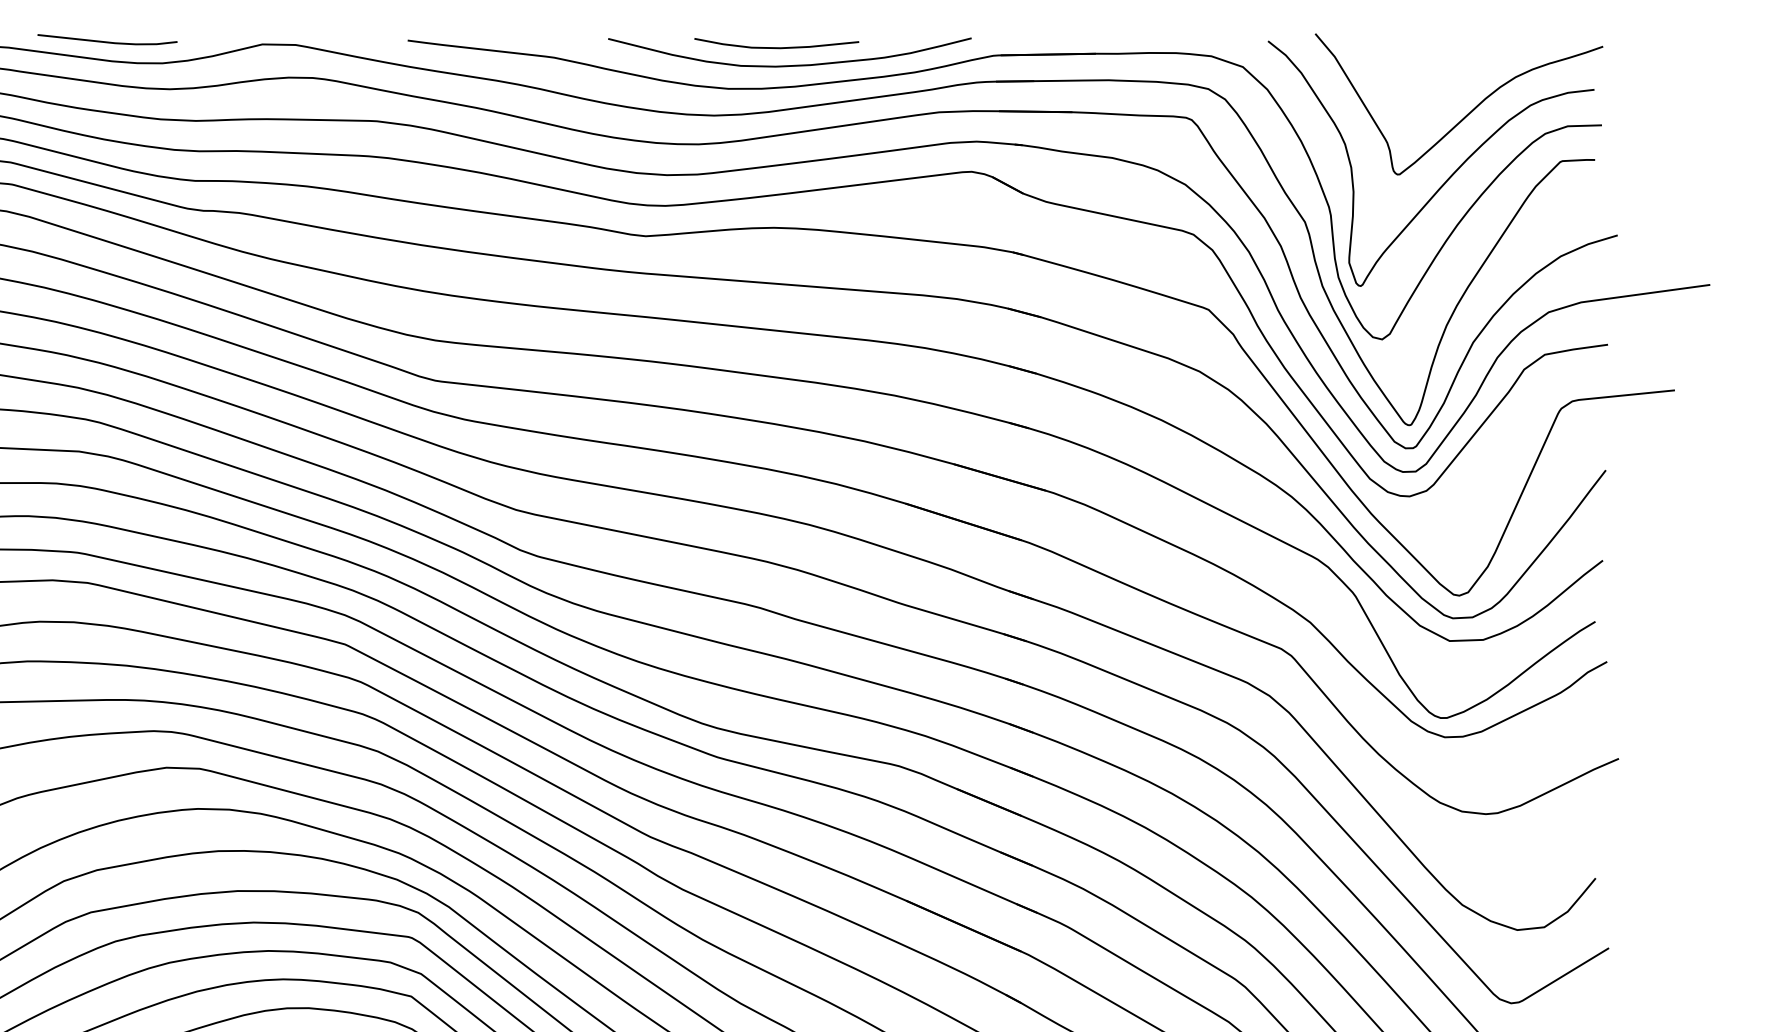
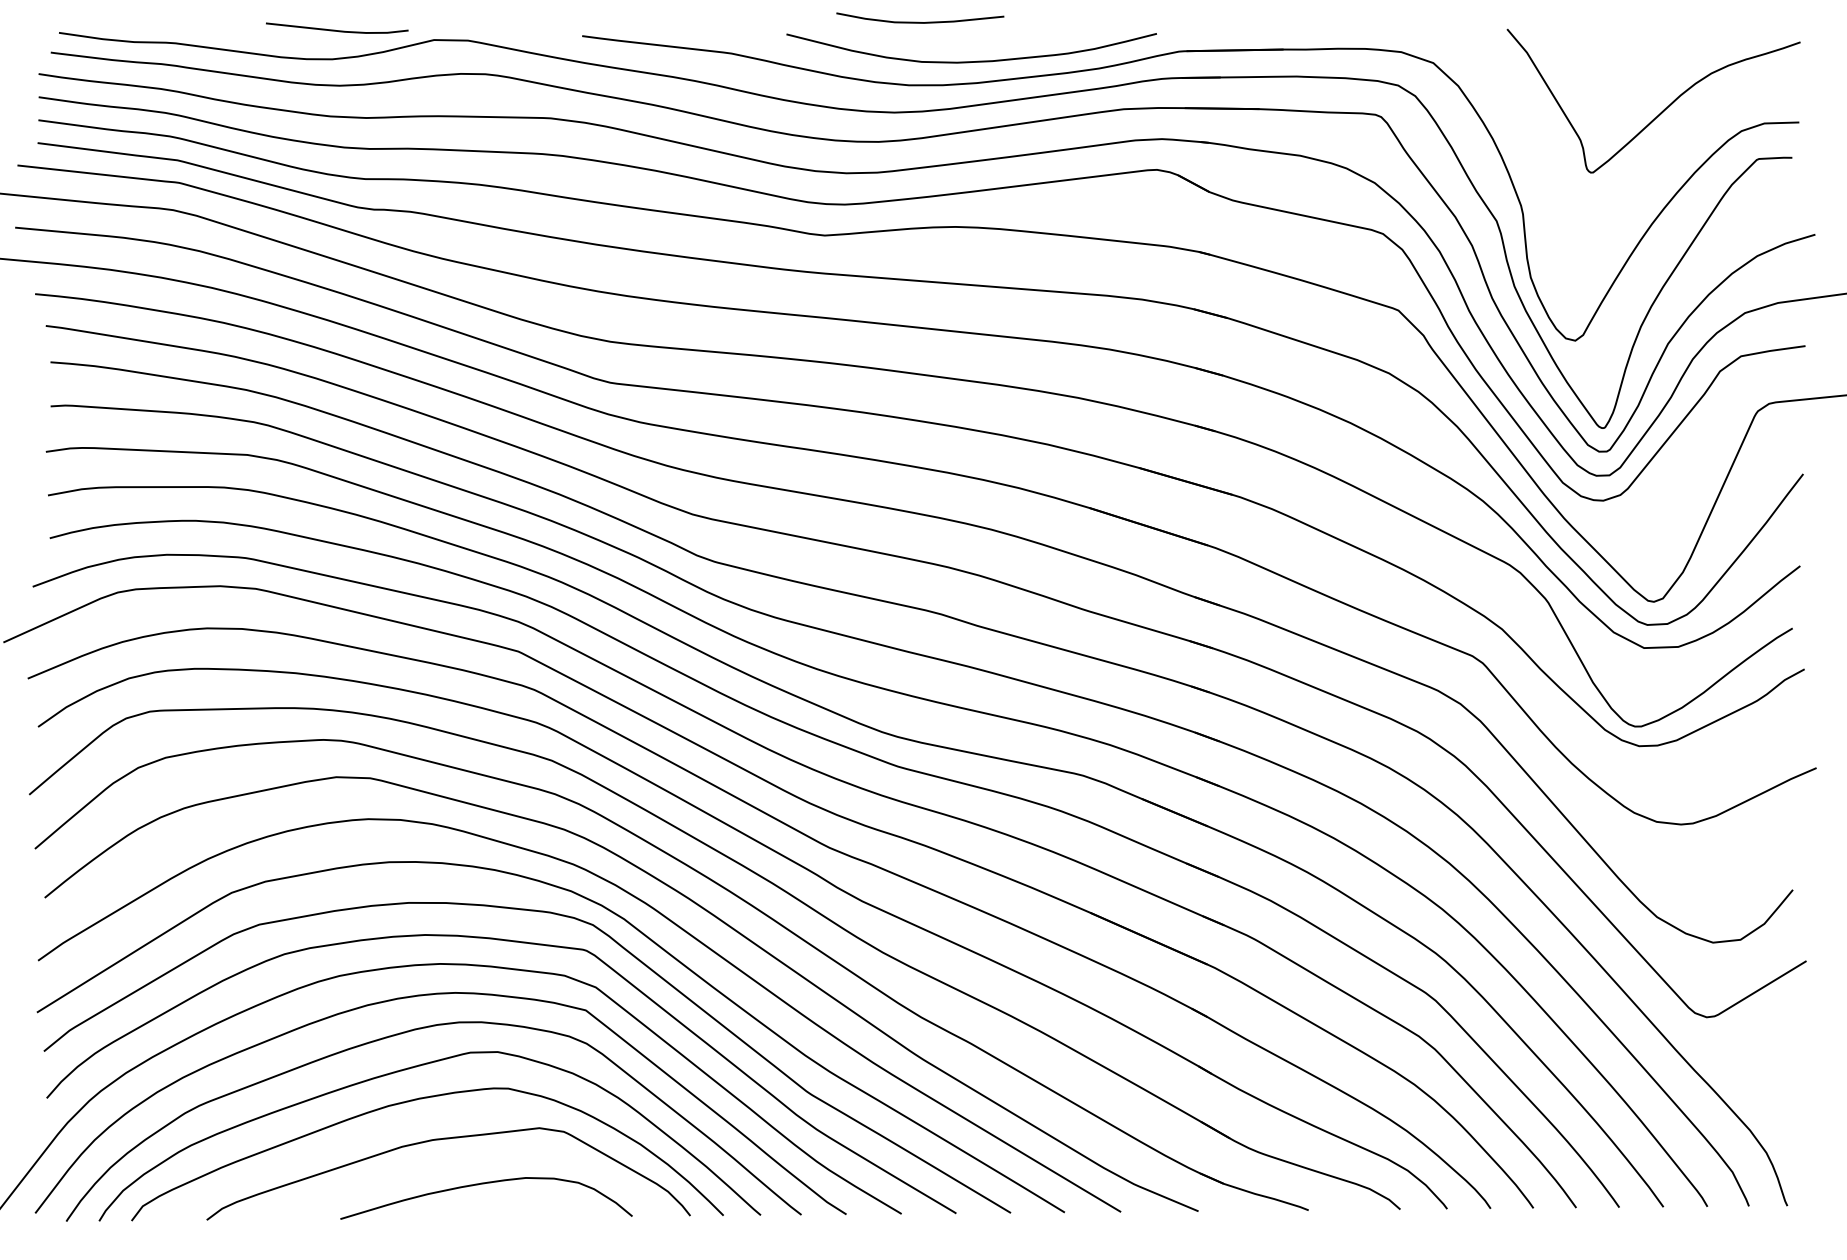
line: (105, 40) -> (335, 29), moved
curve: (775, 46) -> (919, 21), moved
curve: (1447, 179) -> (1641, 177), removed

